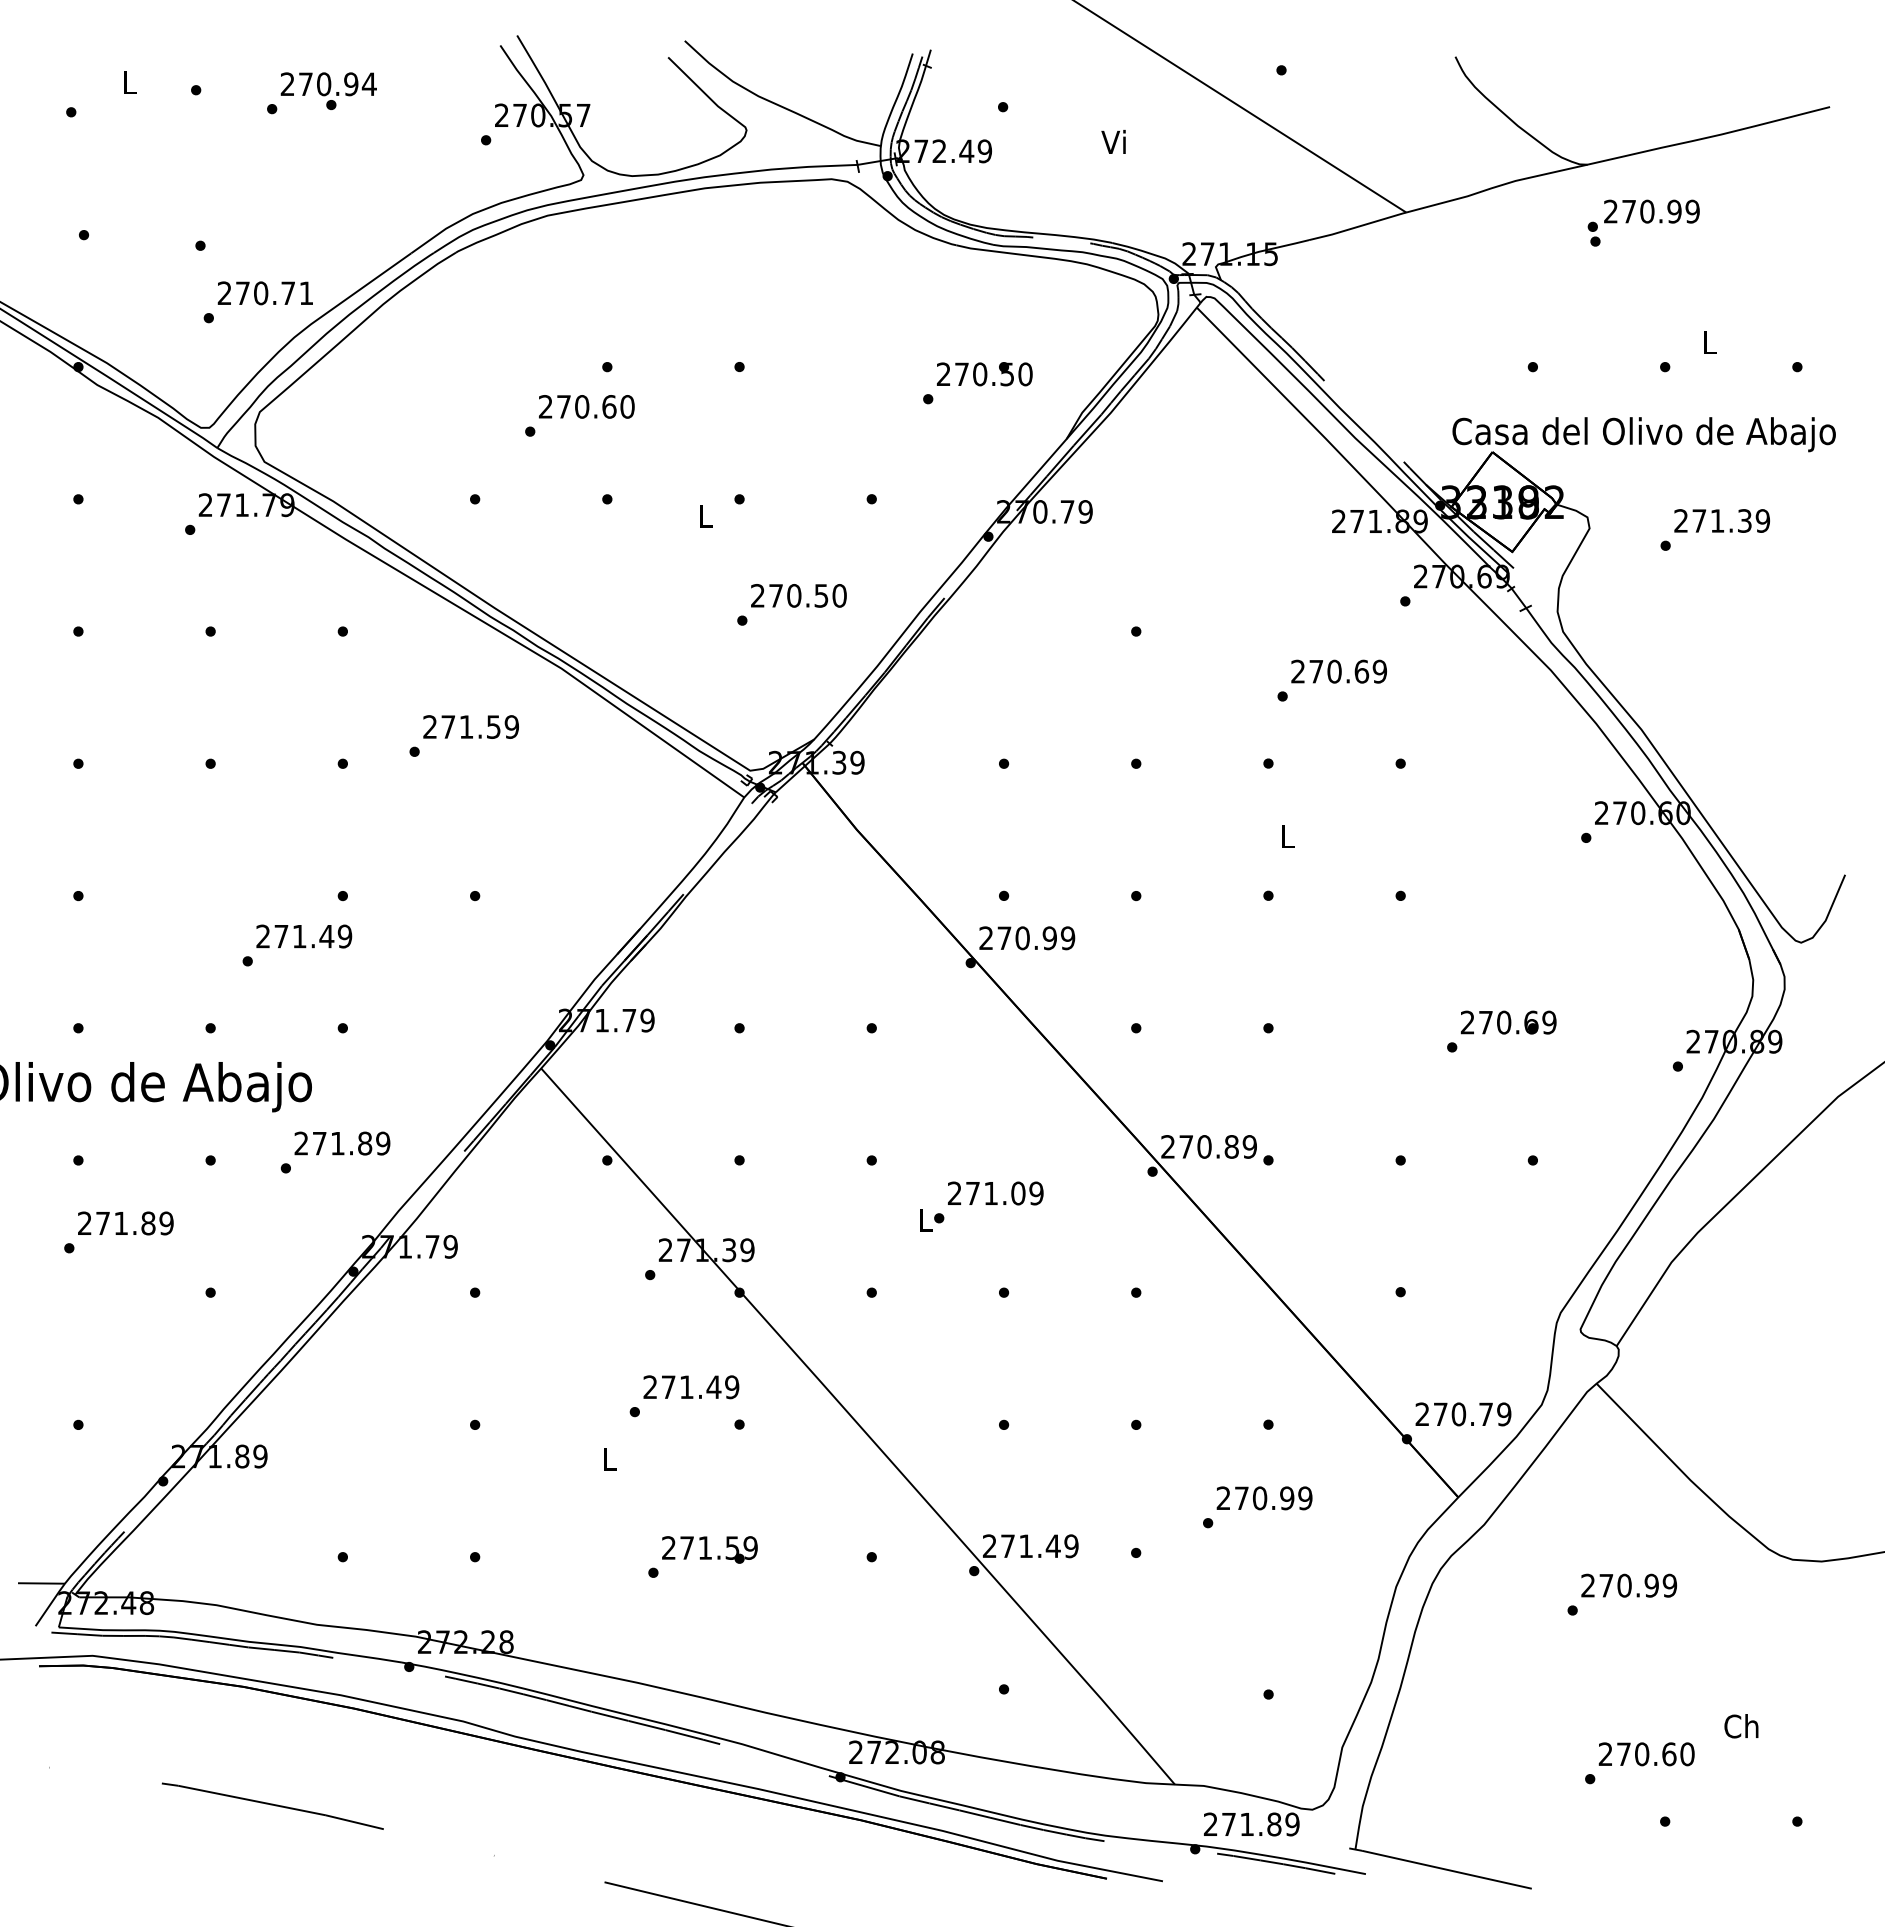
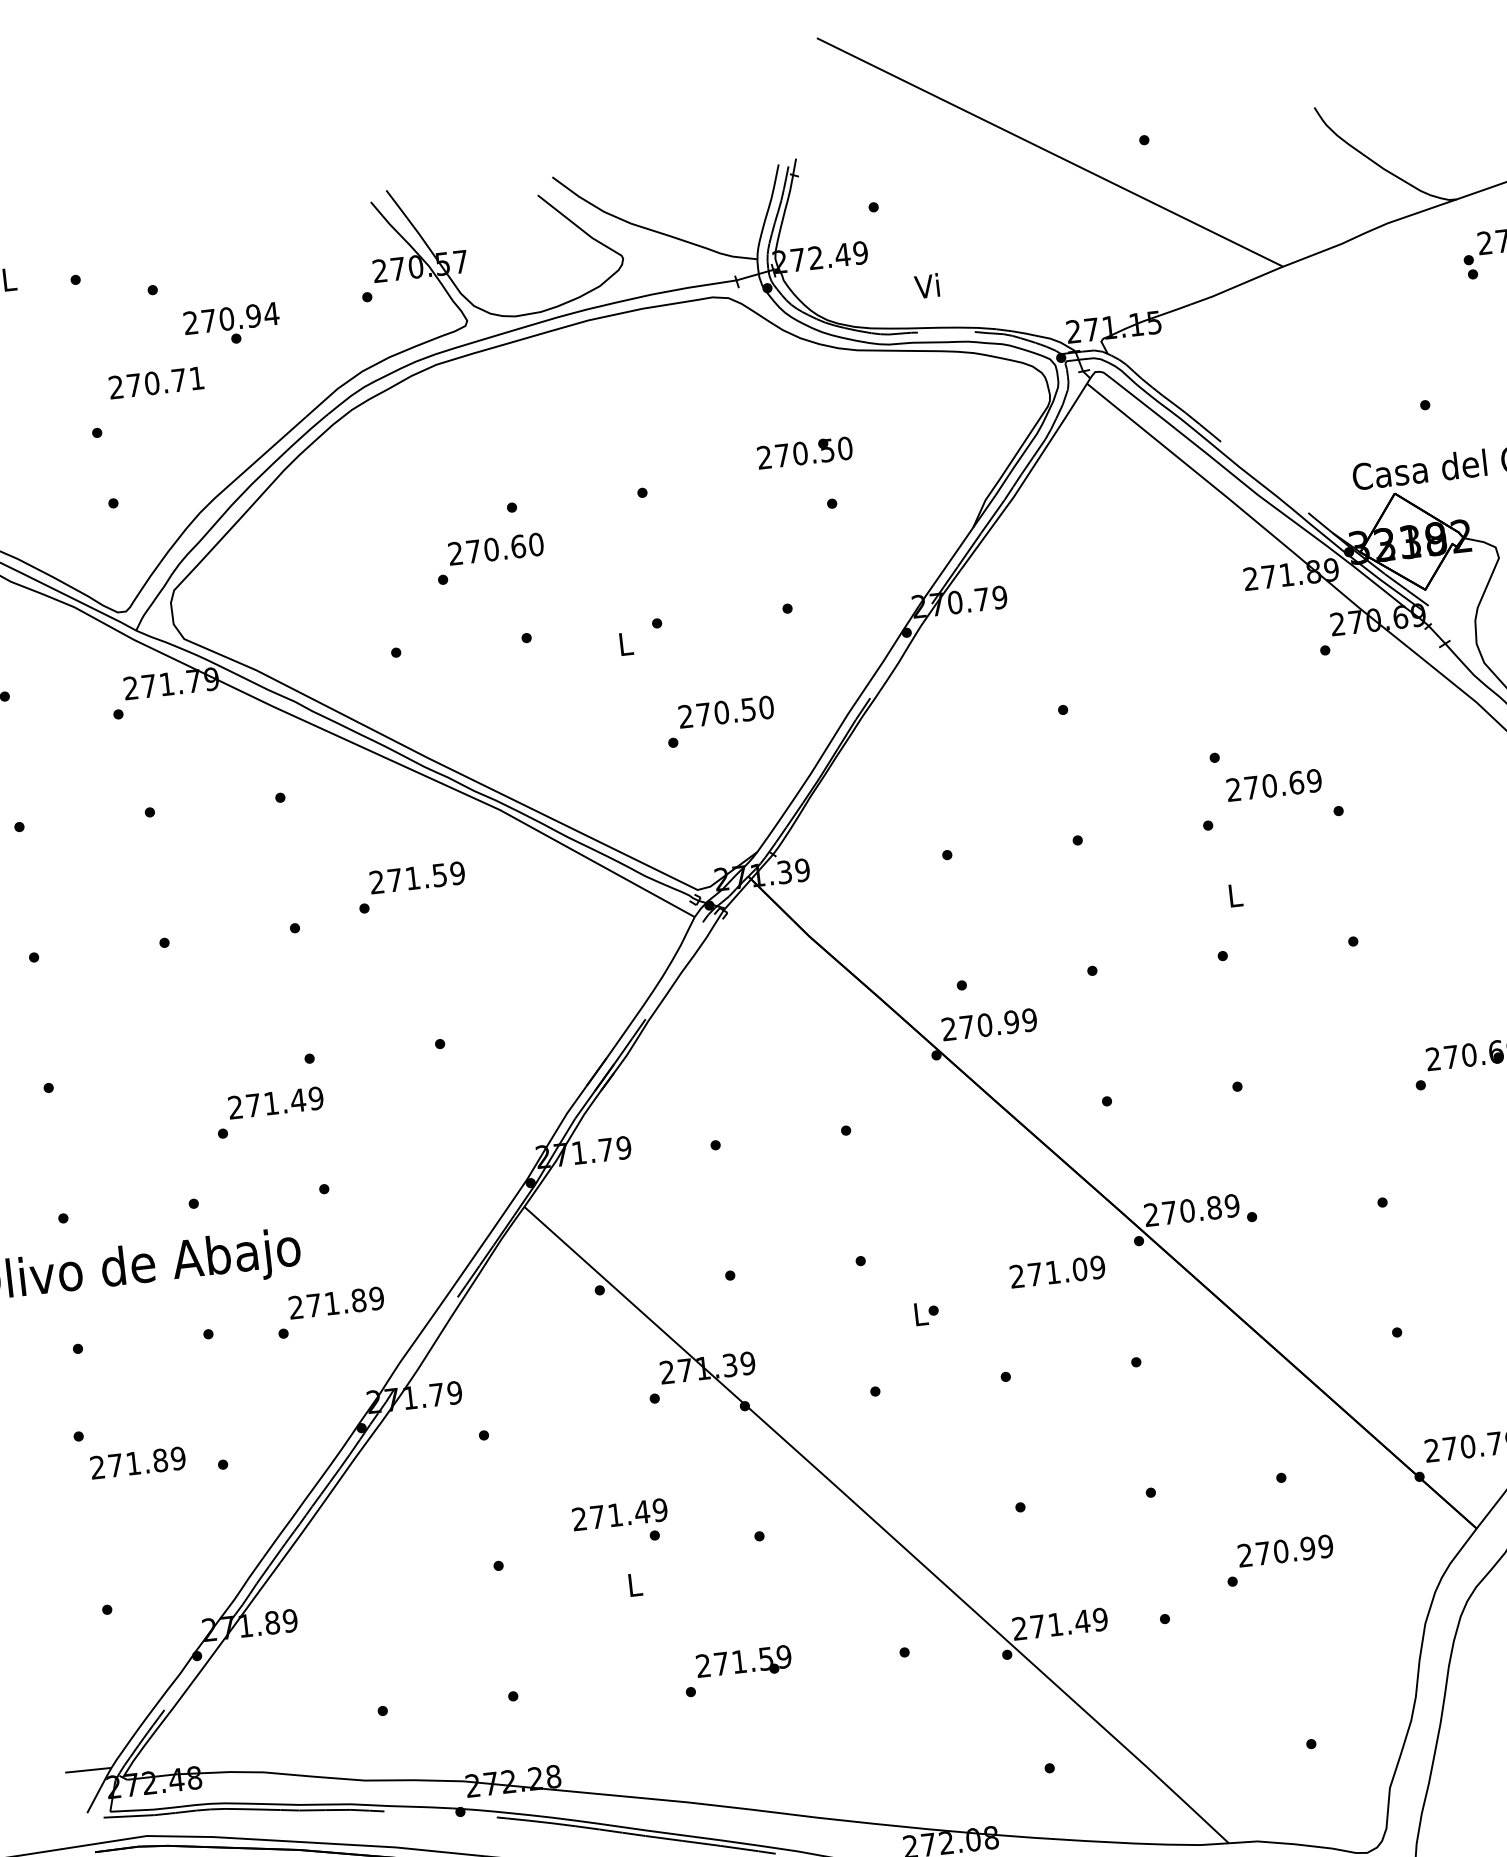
text: (328, 90) -> (231, 324), moved
text: (1113, 141) -> (926, 285), moved
text: (264, 293) -> (155, 383), moved
text: (984, 374) -> (804, 453), moved
text: (1338, 671) -> (1273, 785), moved
text: (995, 1193) -> (1057, 1272), moved
text: (125, 1223) -> (137, 1463), moved
text: (691, 1387) -> (620, 1514), moved

